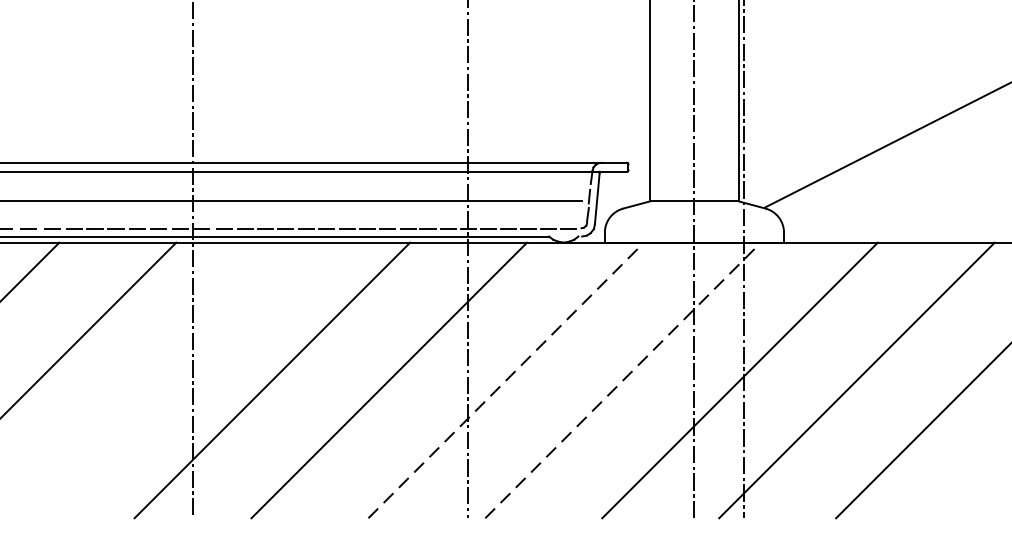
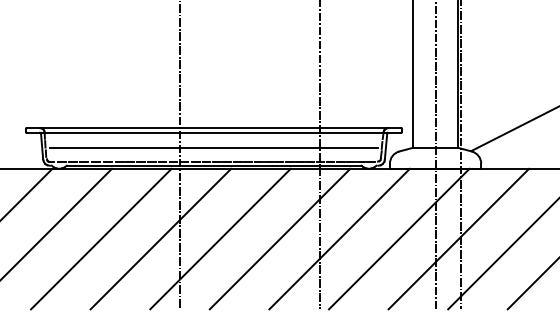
line: (154, 379) -> (160, 238), added
line: (507, 379) -> (340, 238), dashed -> solid
line: (623, 379) -> (399, 238), dashed -> solid

